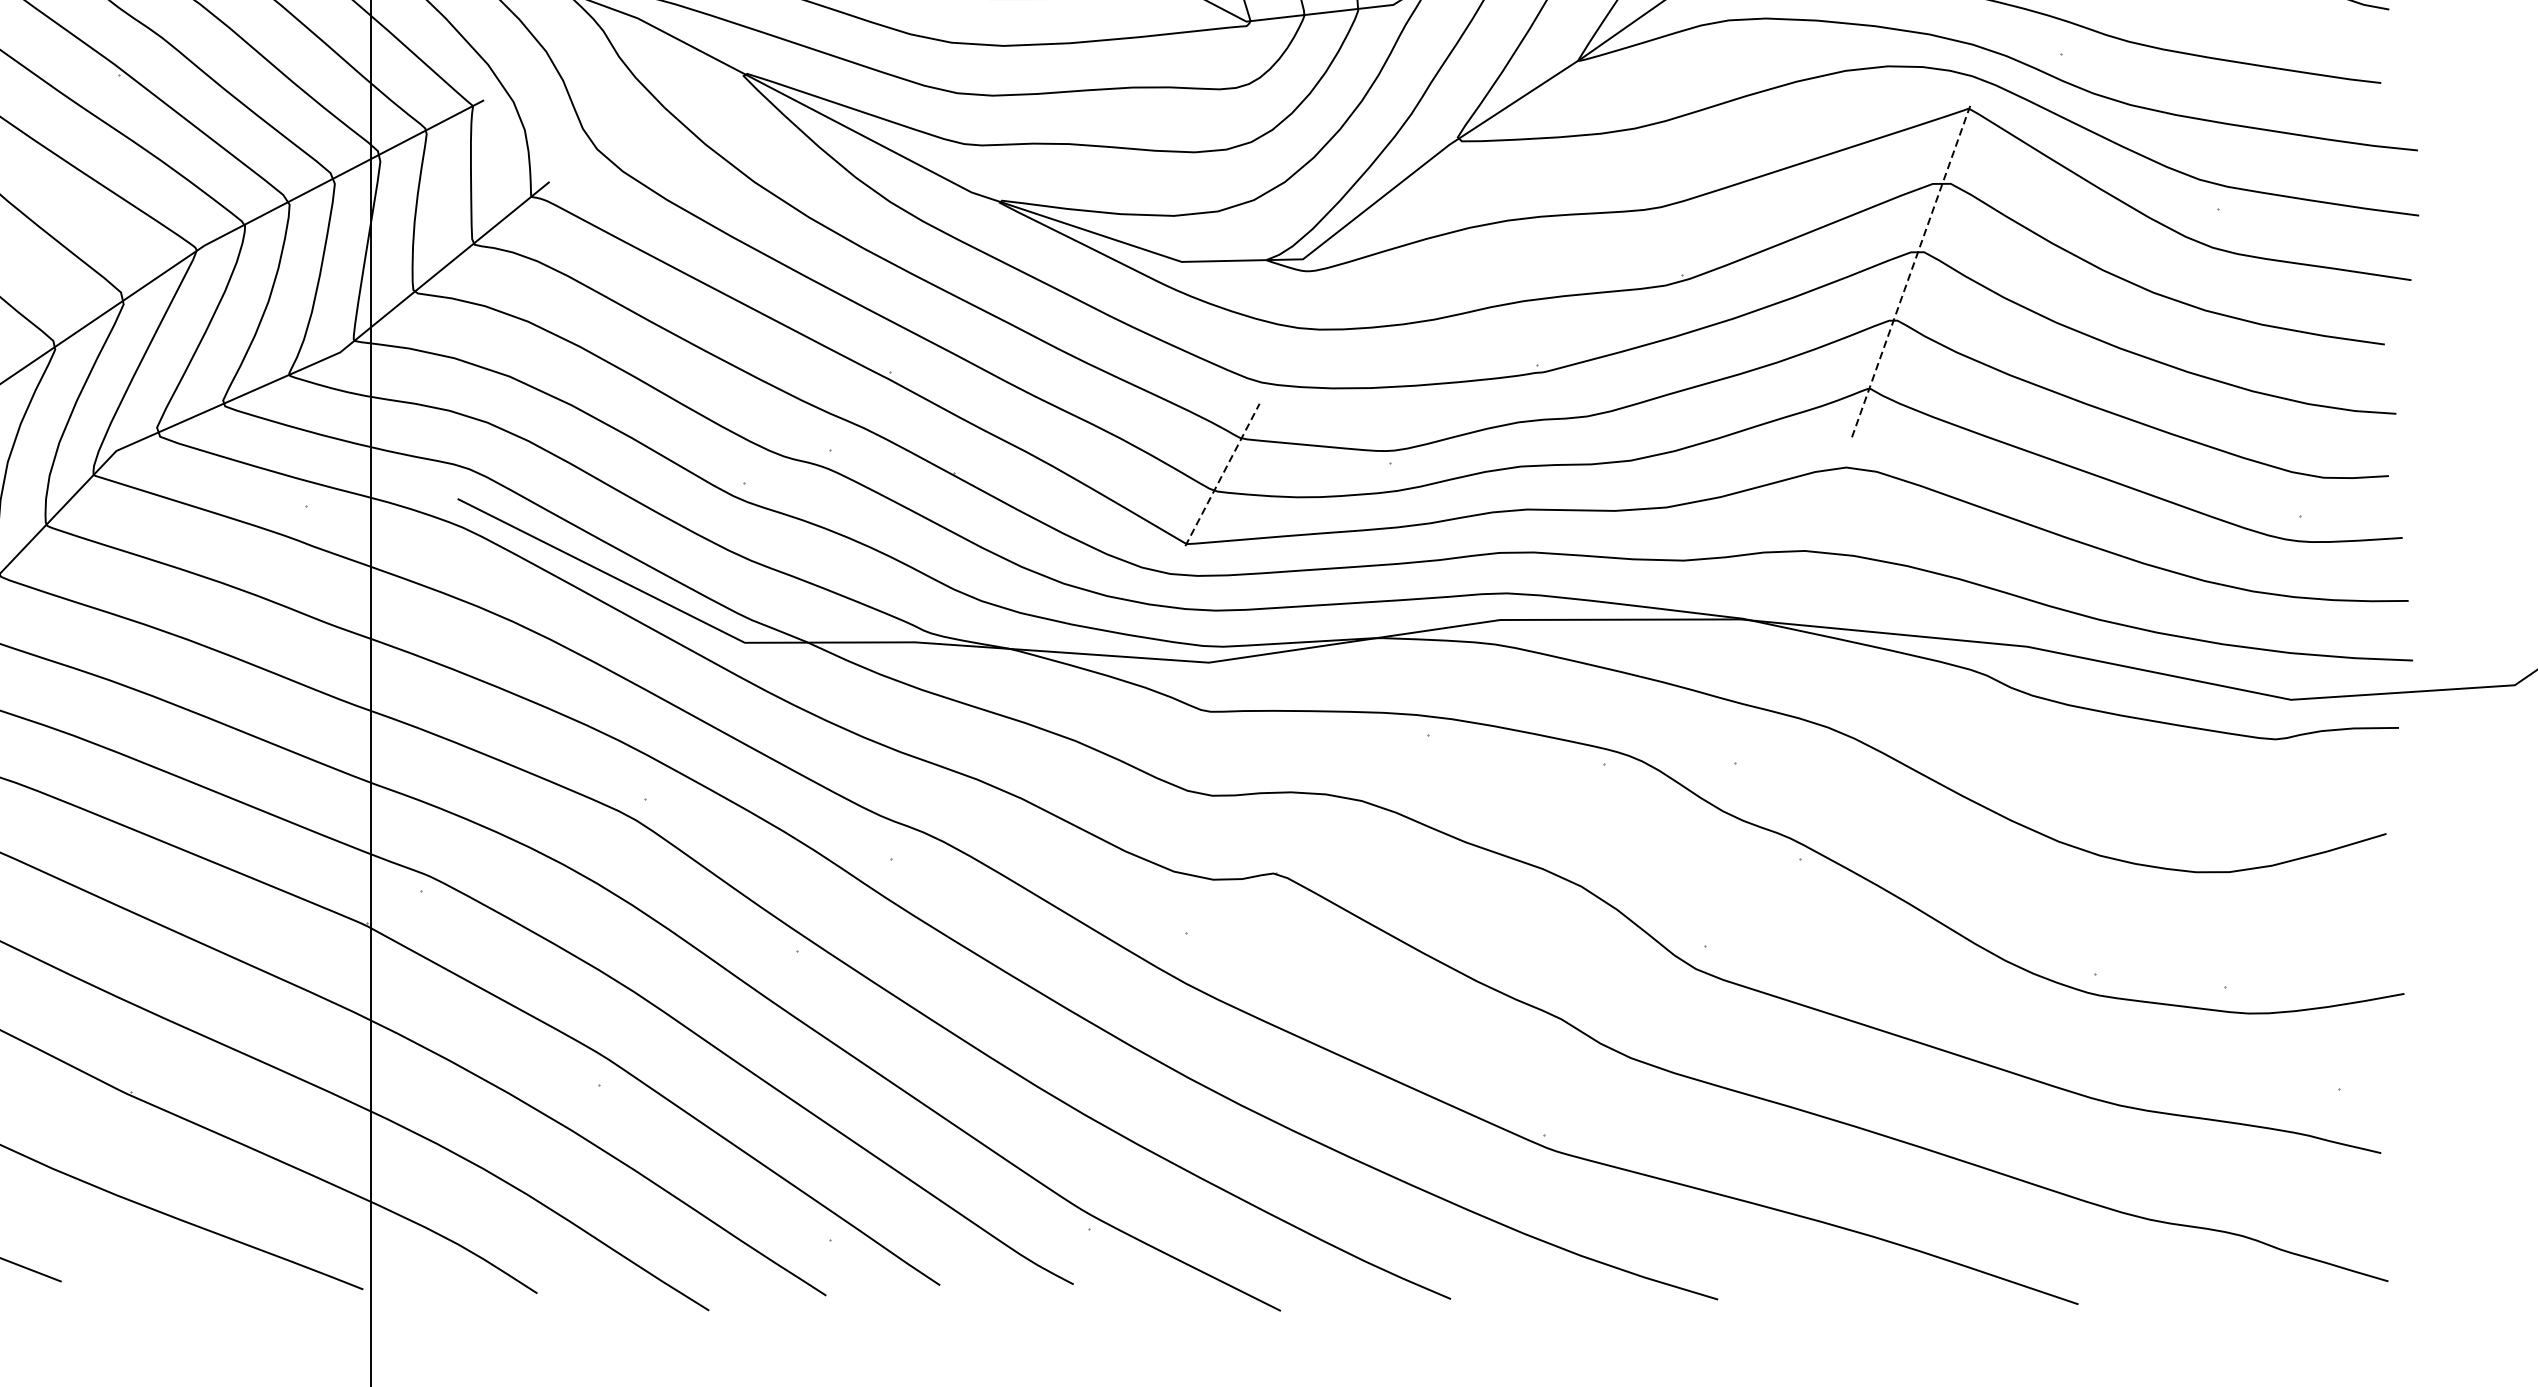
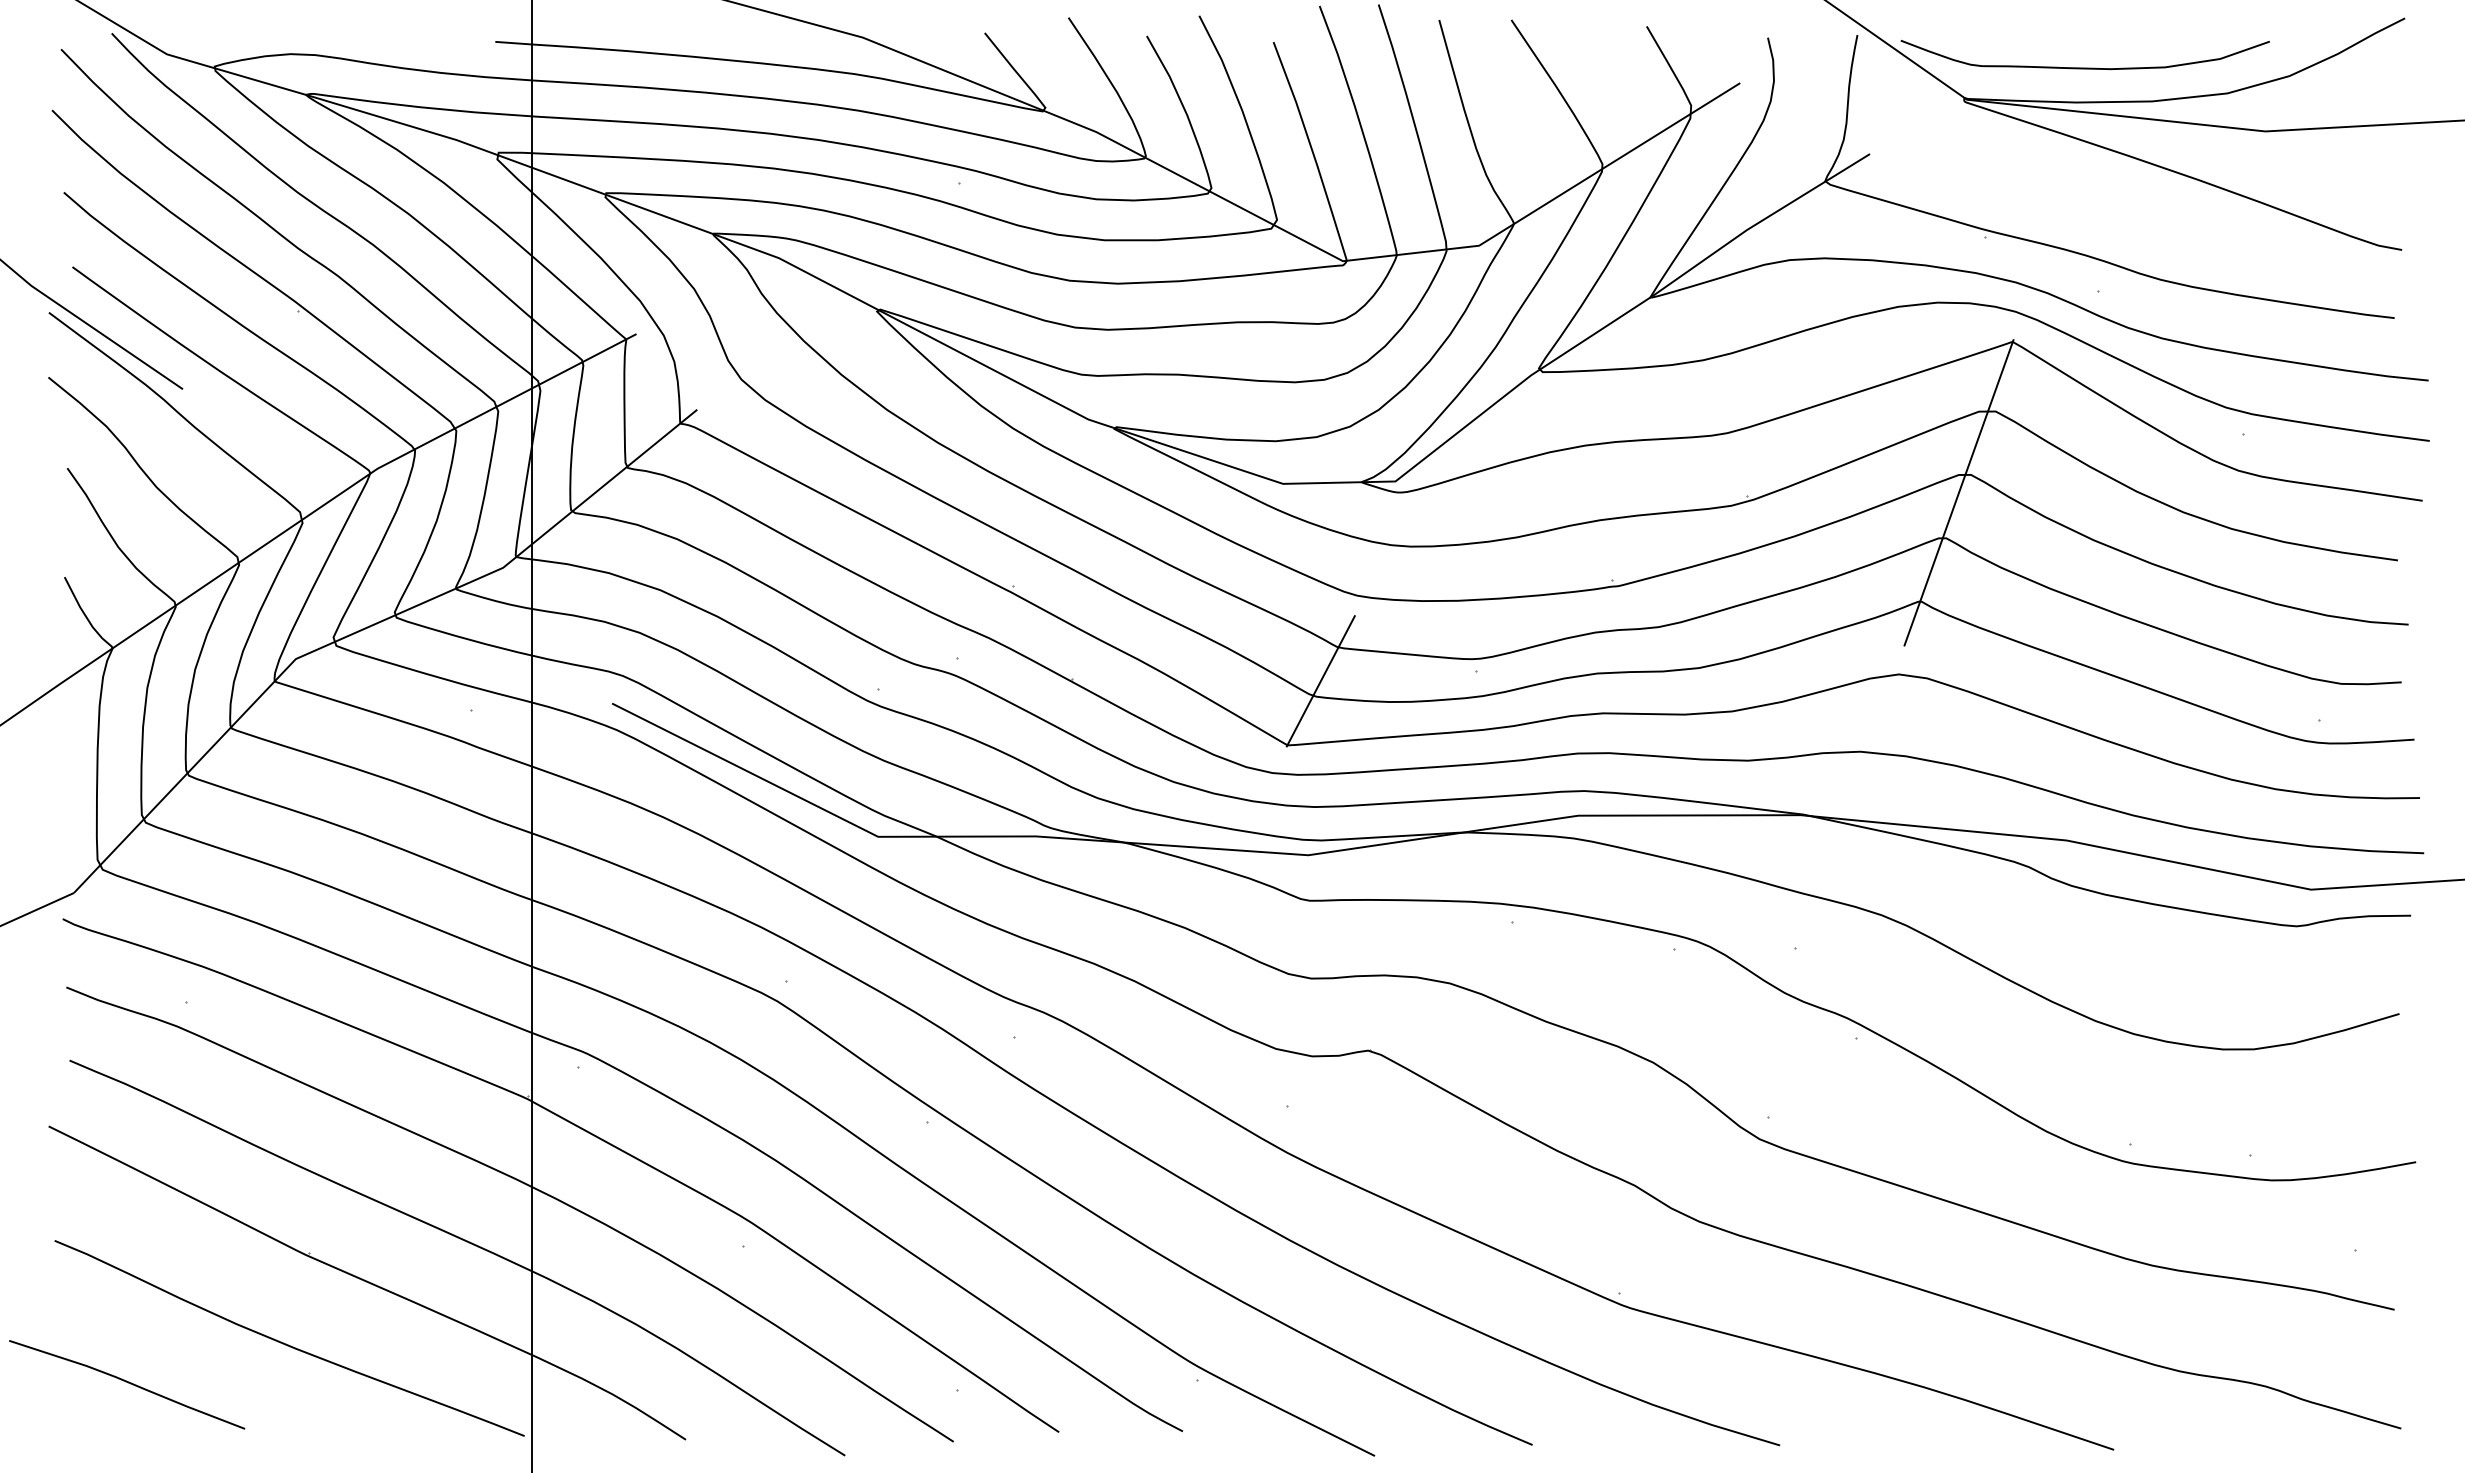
line: (1911, 271) -> (1959, 492), dashed -> solid
line: (1223, 474) -> (1321, 680), dashed -> solid

